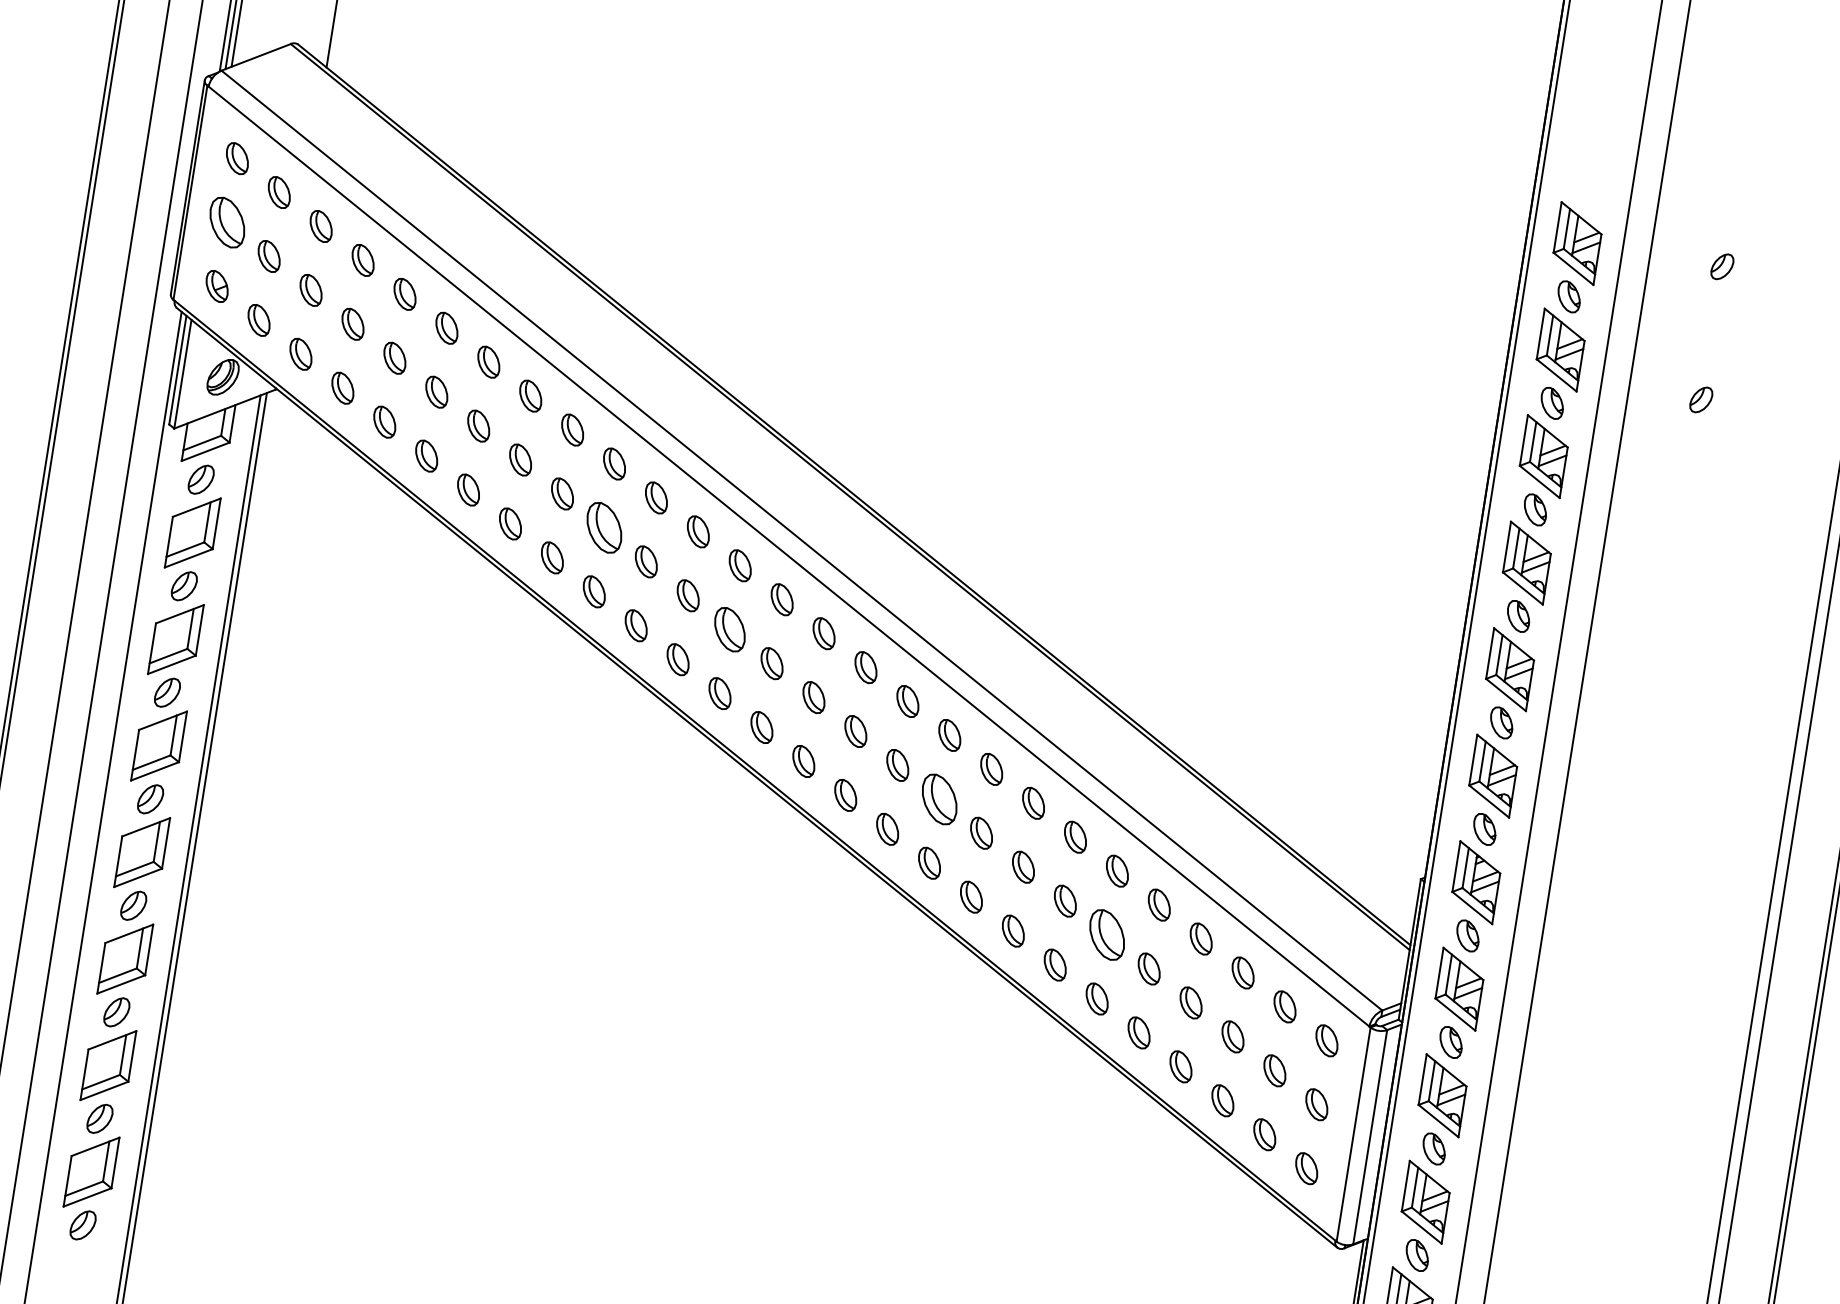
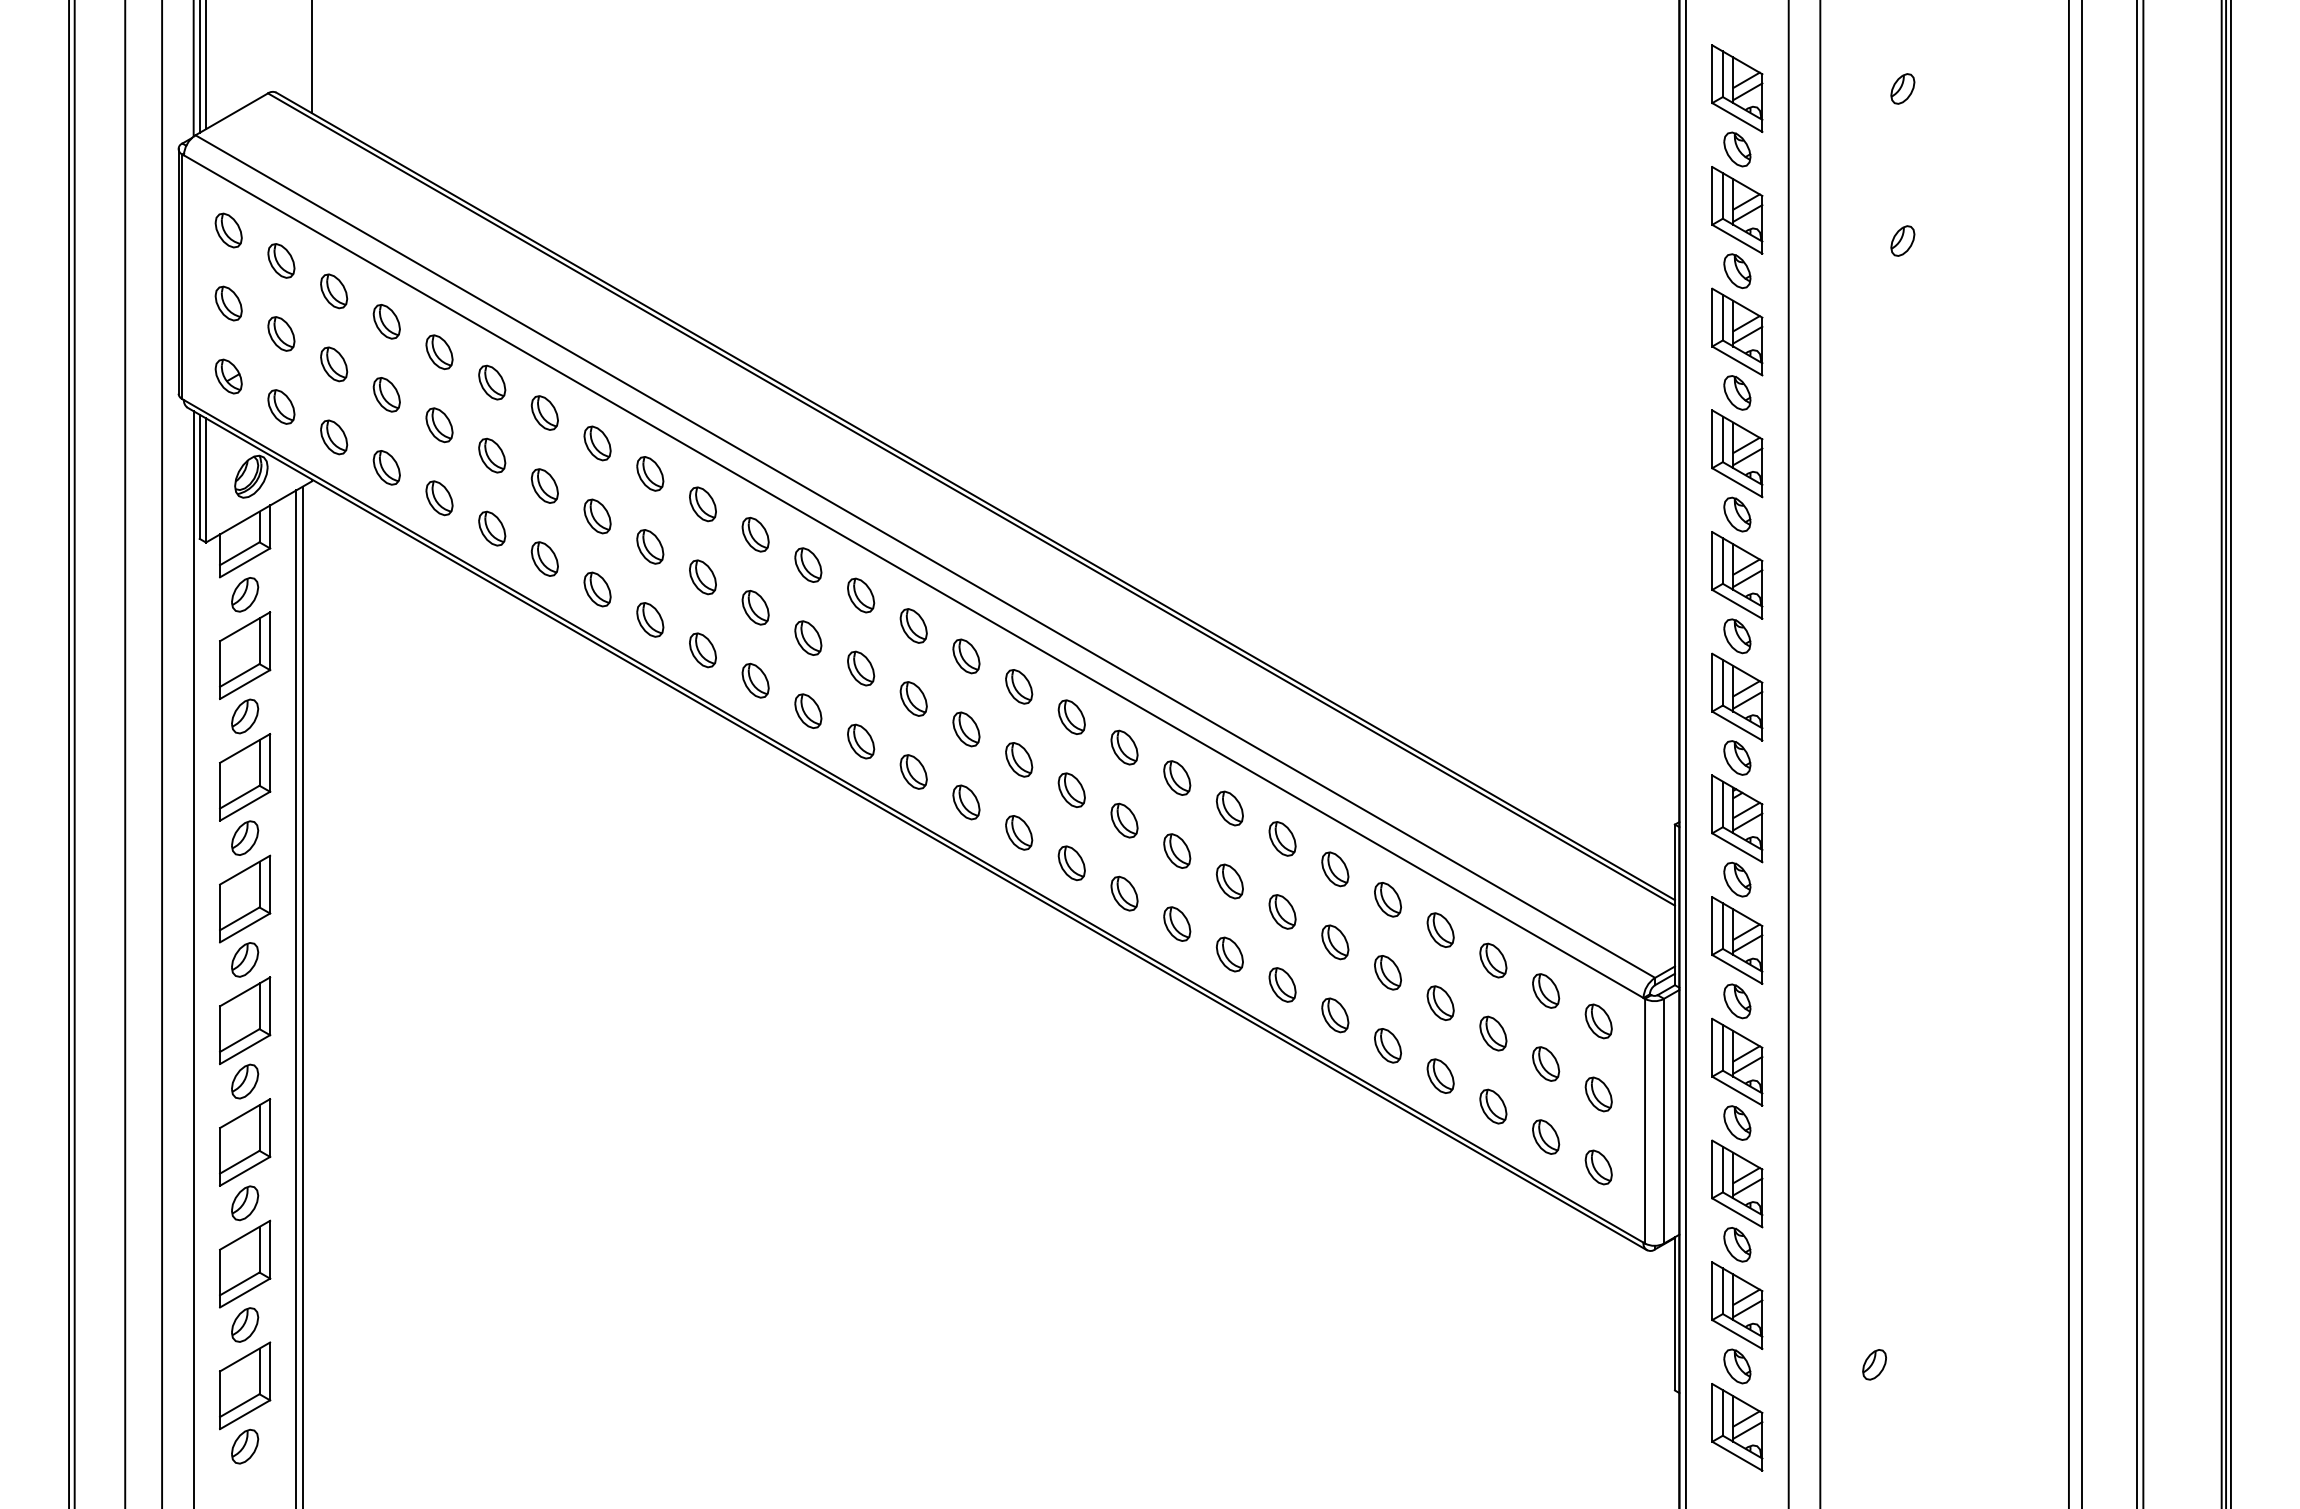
part: (227, 222) -> (228, 303), size x0.62
part: (603, 528) -> (702, 577), size x0.62
part: (730, 629) -> (861, 668), size x0.71
part: (939, 799) -> (1124, 820), size x0.62
part: (1107, 935) -> (1335, 942), size x0.62

